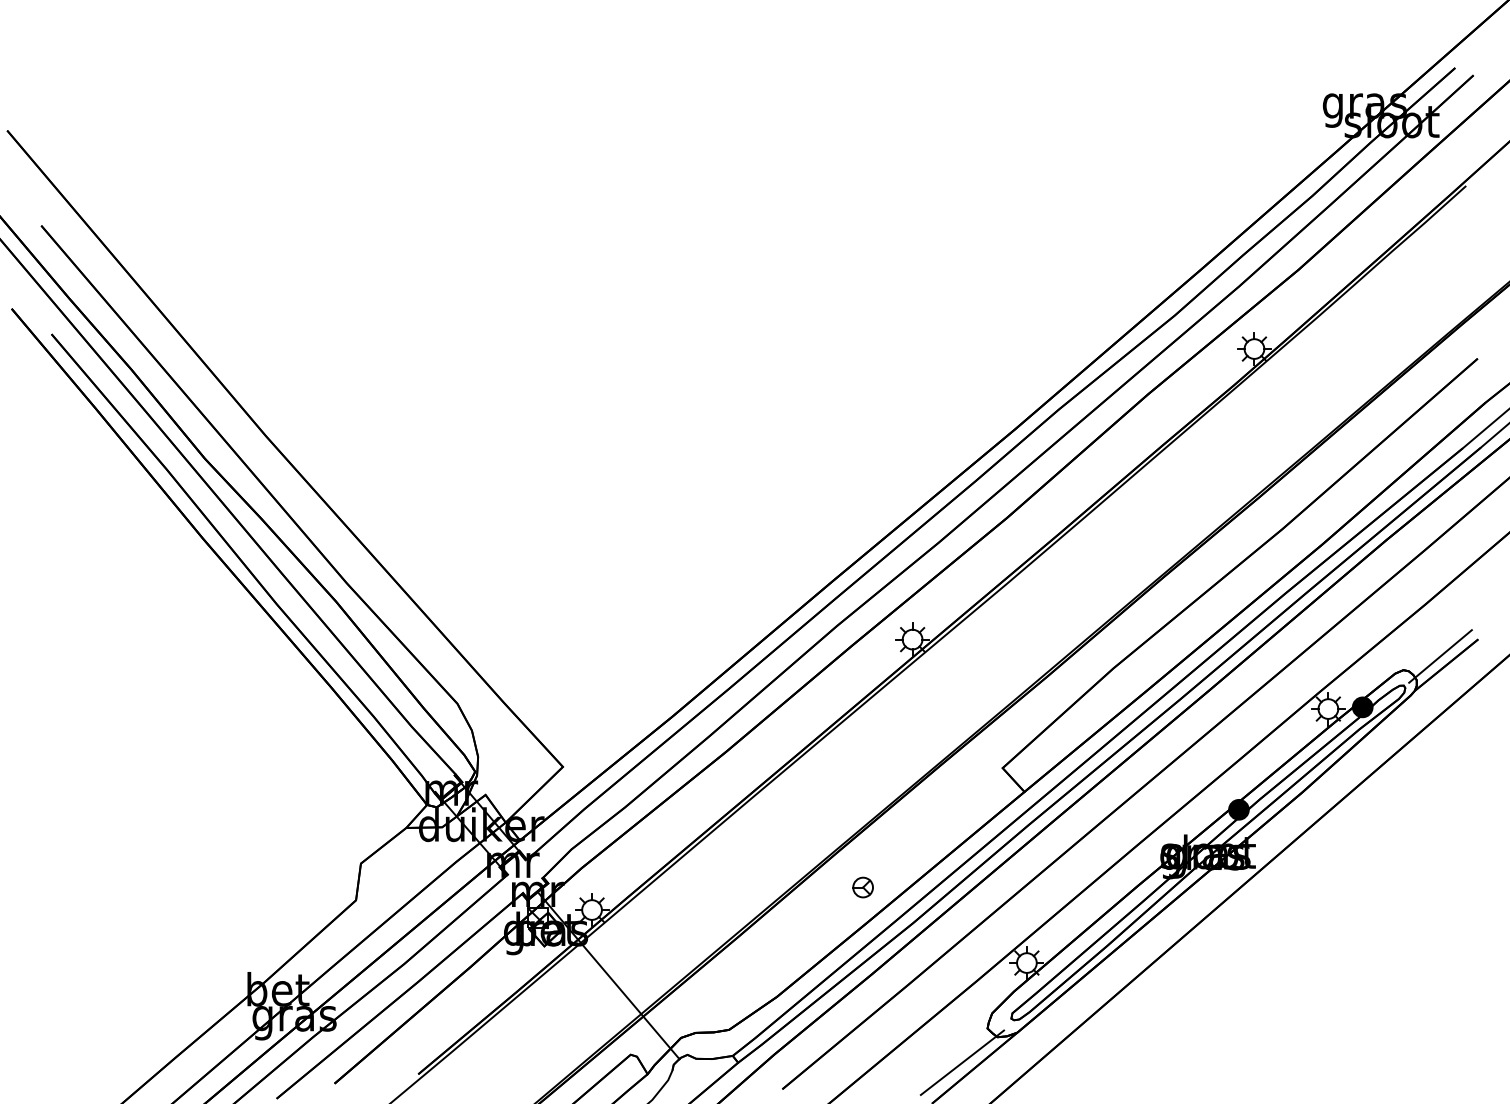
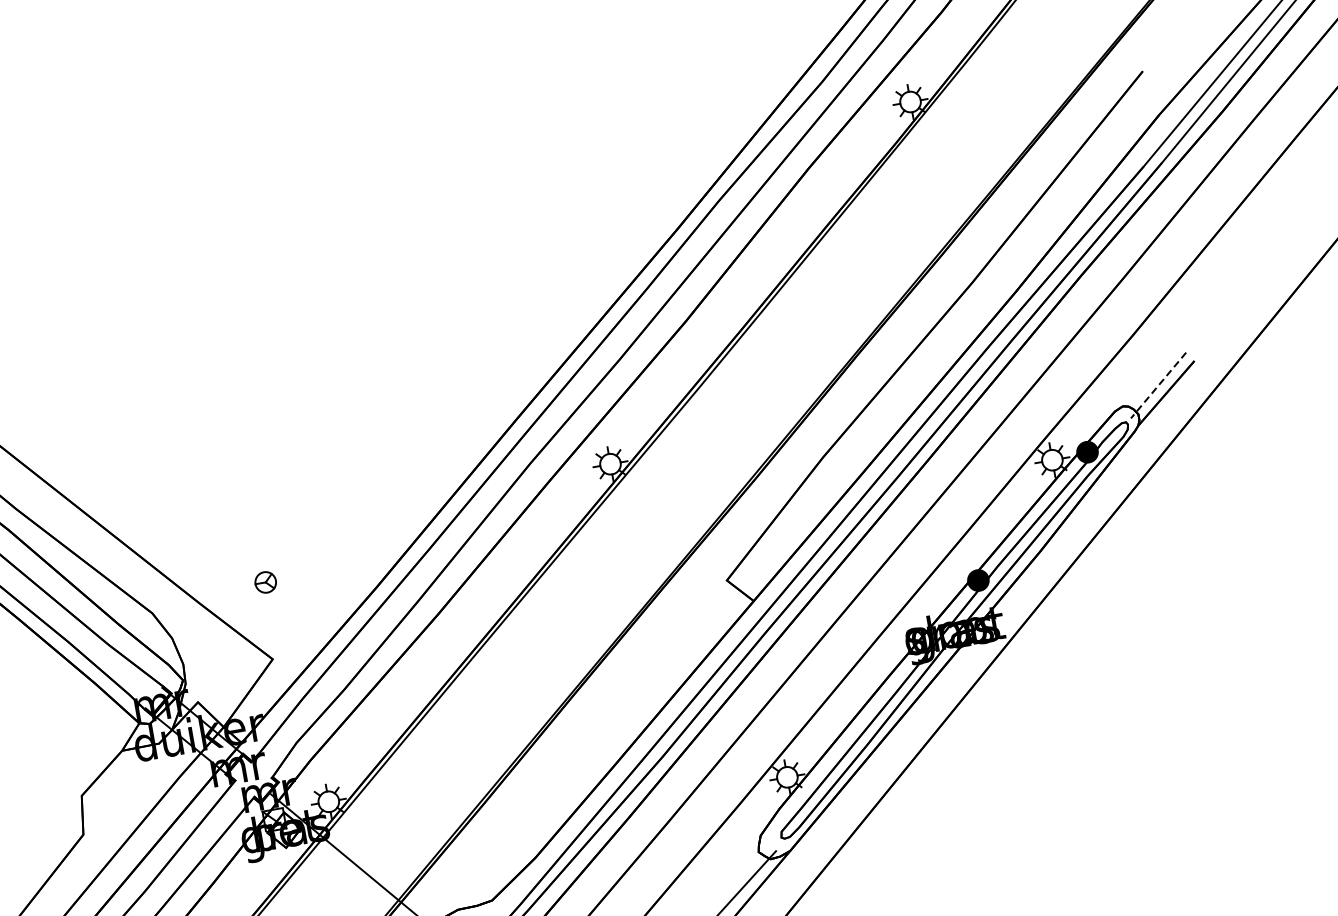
line: (1440, 656) -> (1158, 385), solid -> dashed
part: (862, 887) -> (265, 582), moved

